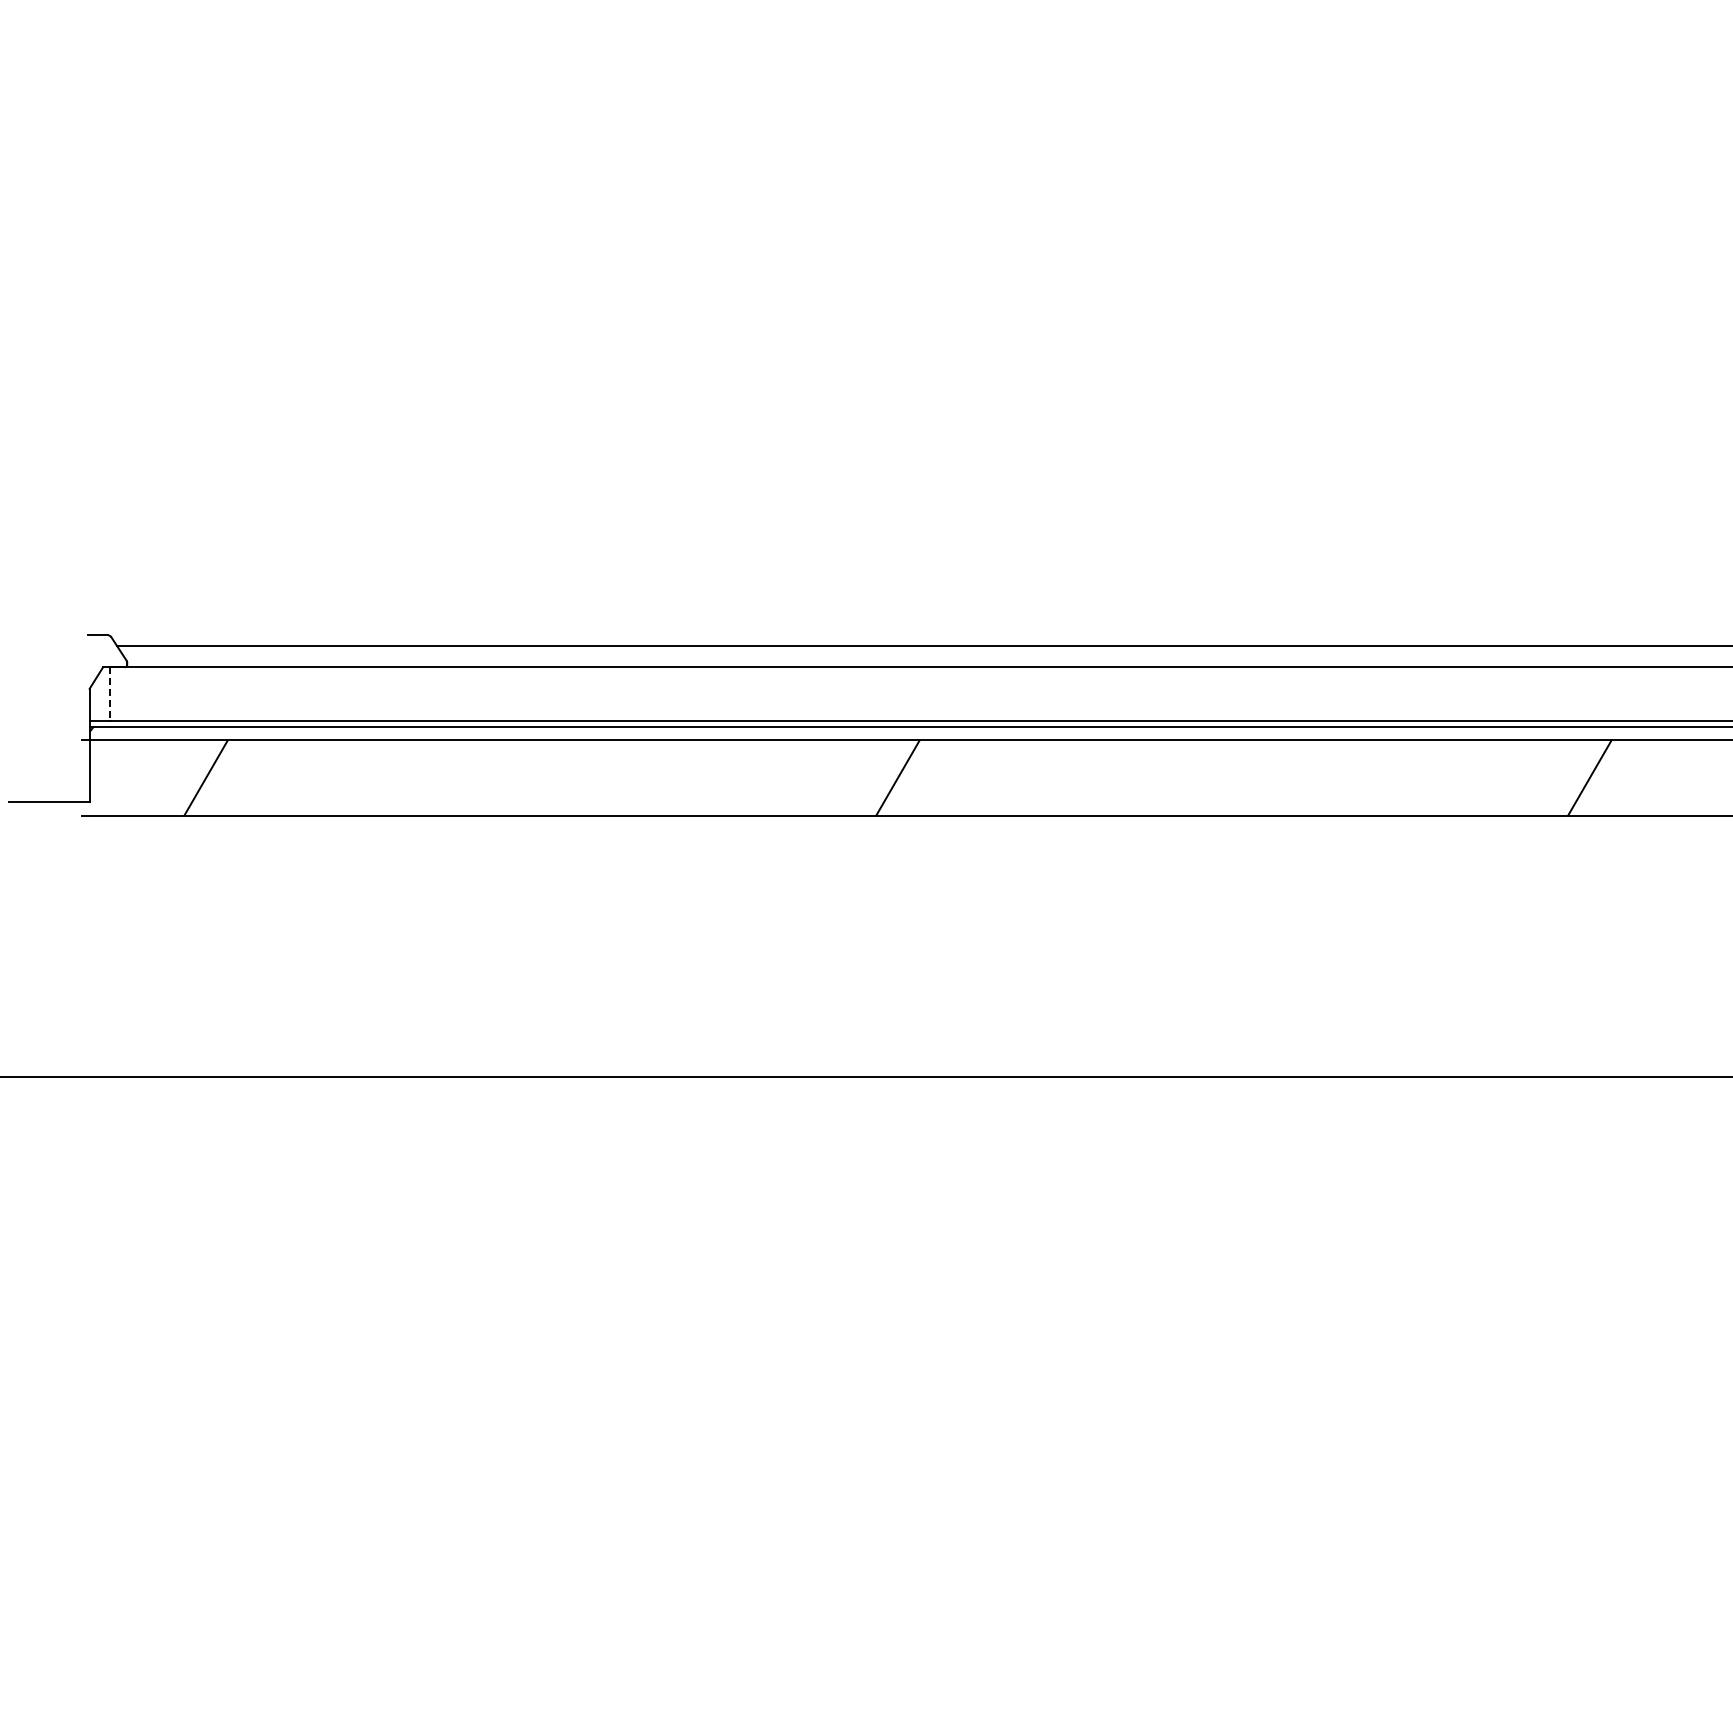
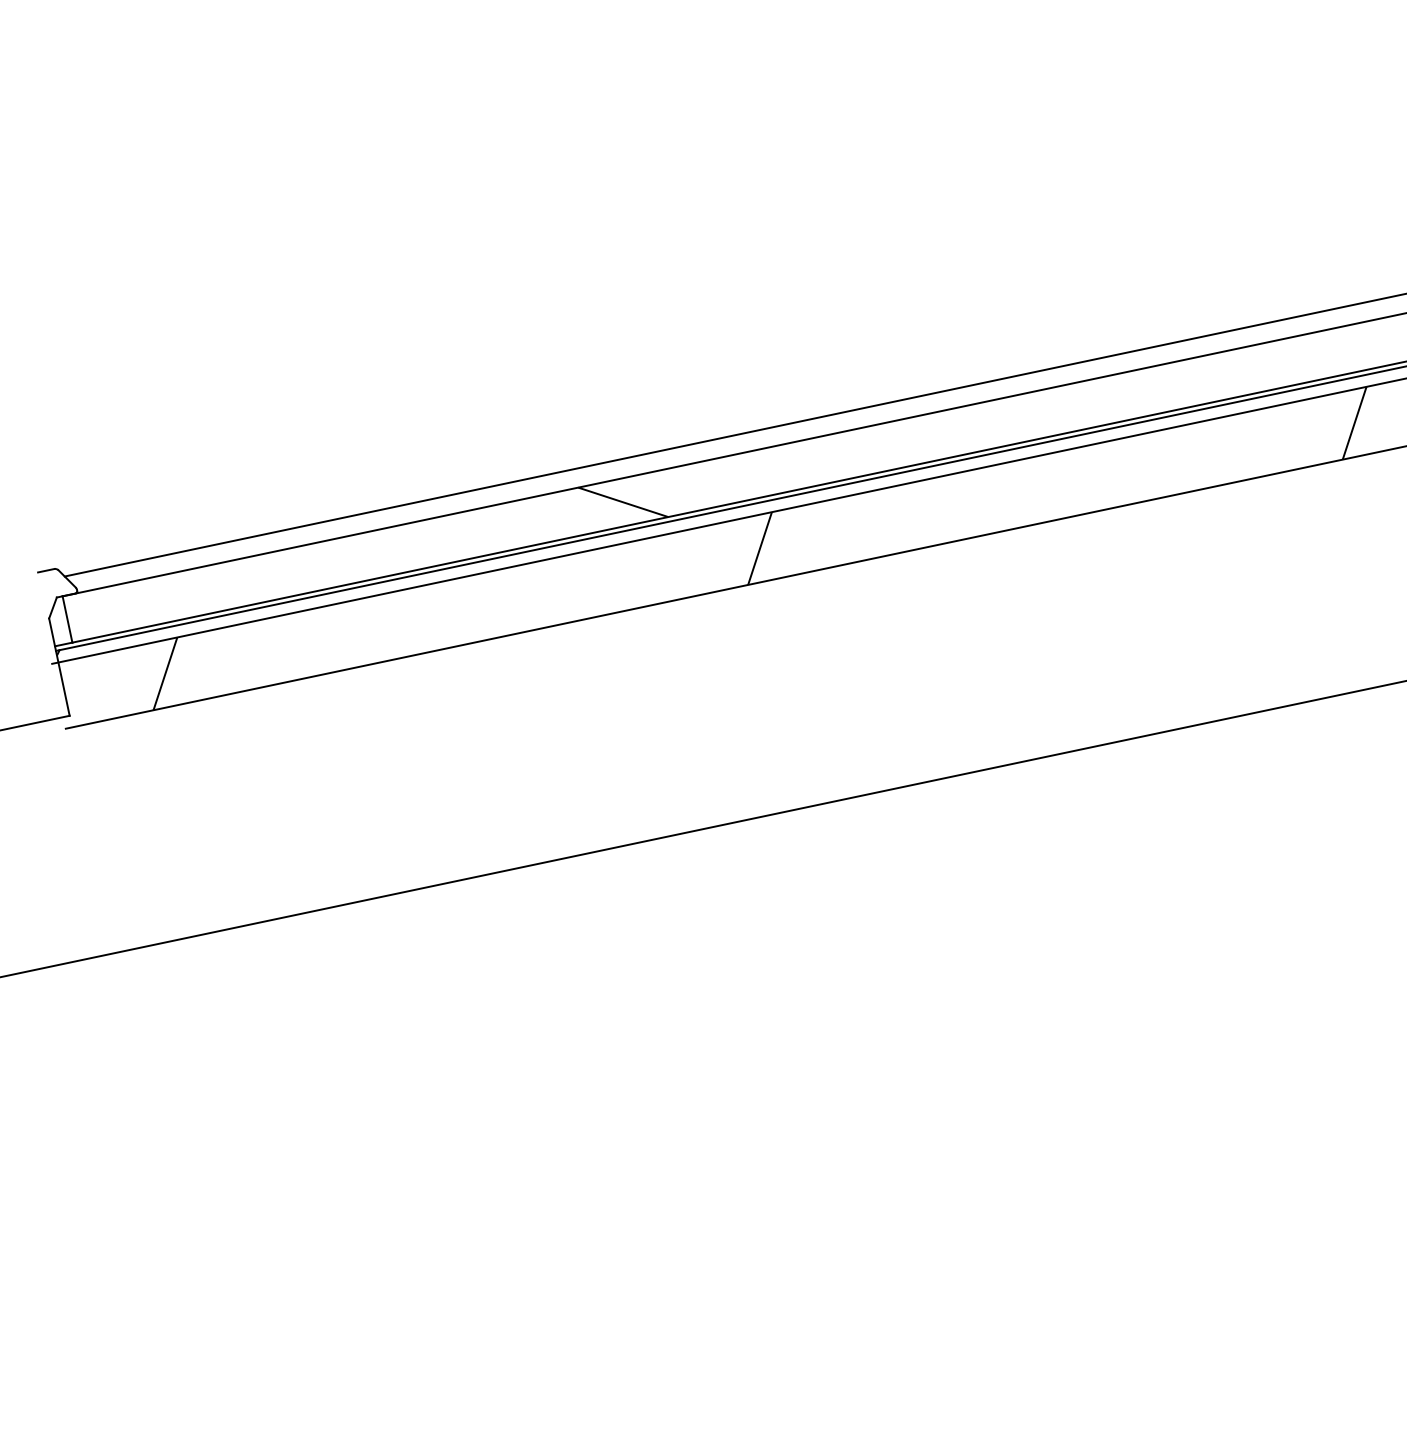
line: (109, 694) -> (67, 619), dashed -> solid
hatch: (756, 694) -> (623, 502), added

